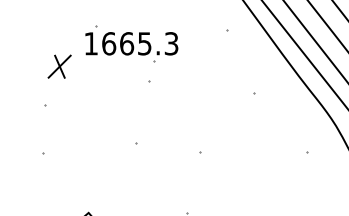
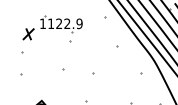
text: (140, 43) -> (65, 23), 1665.3 -> 1122.9

